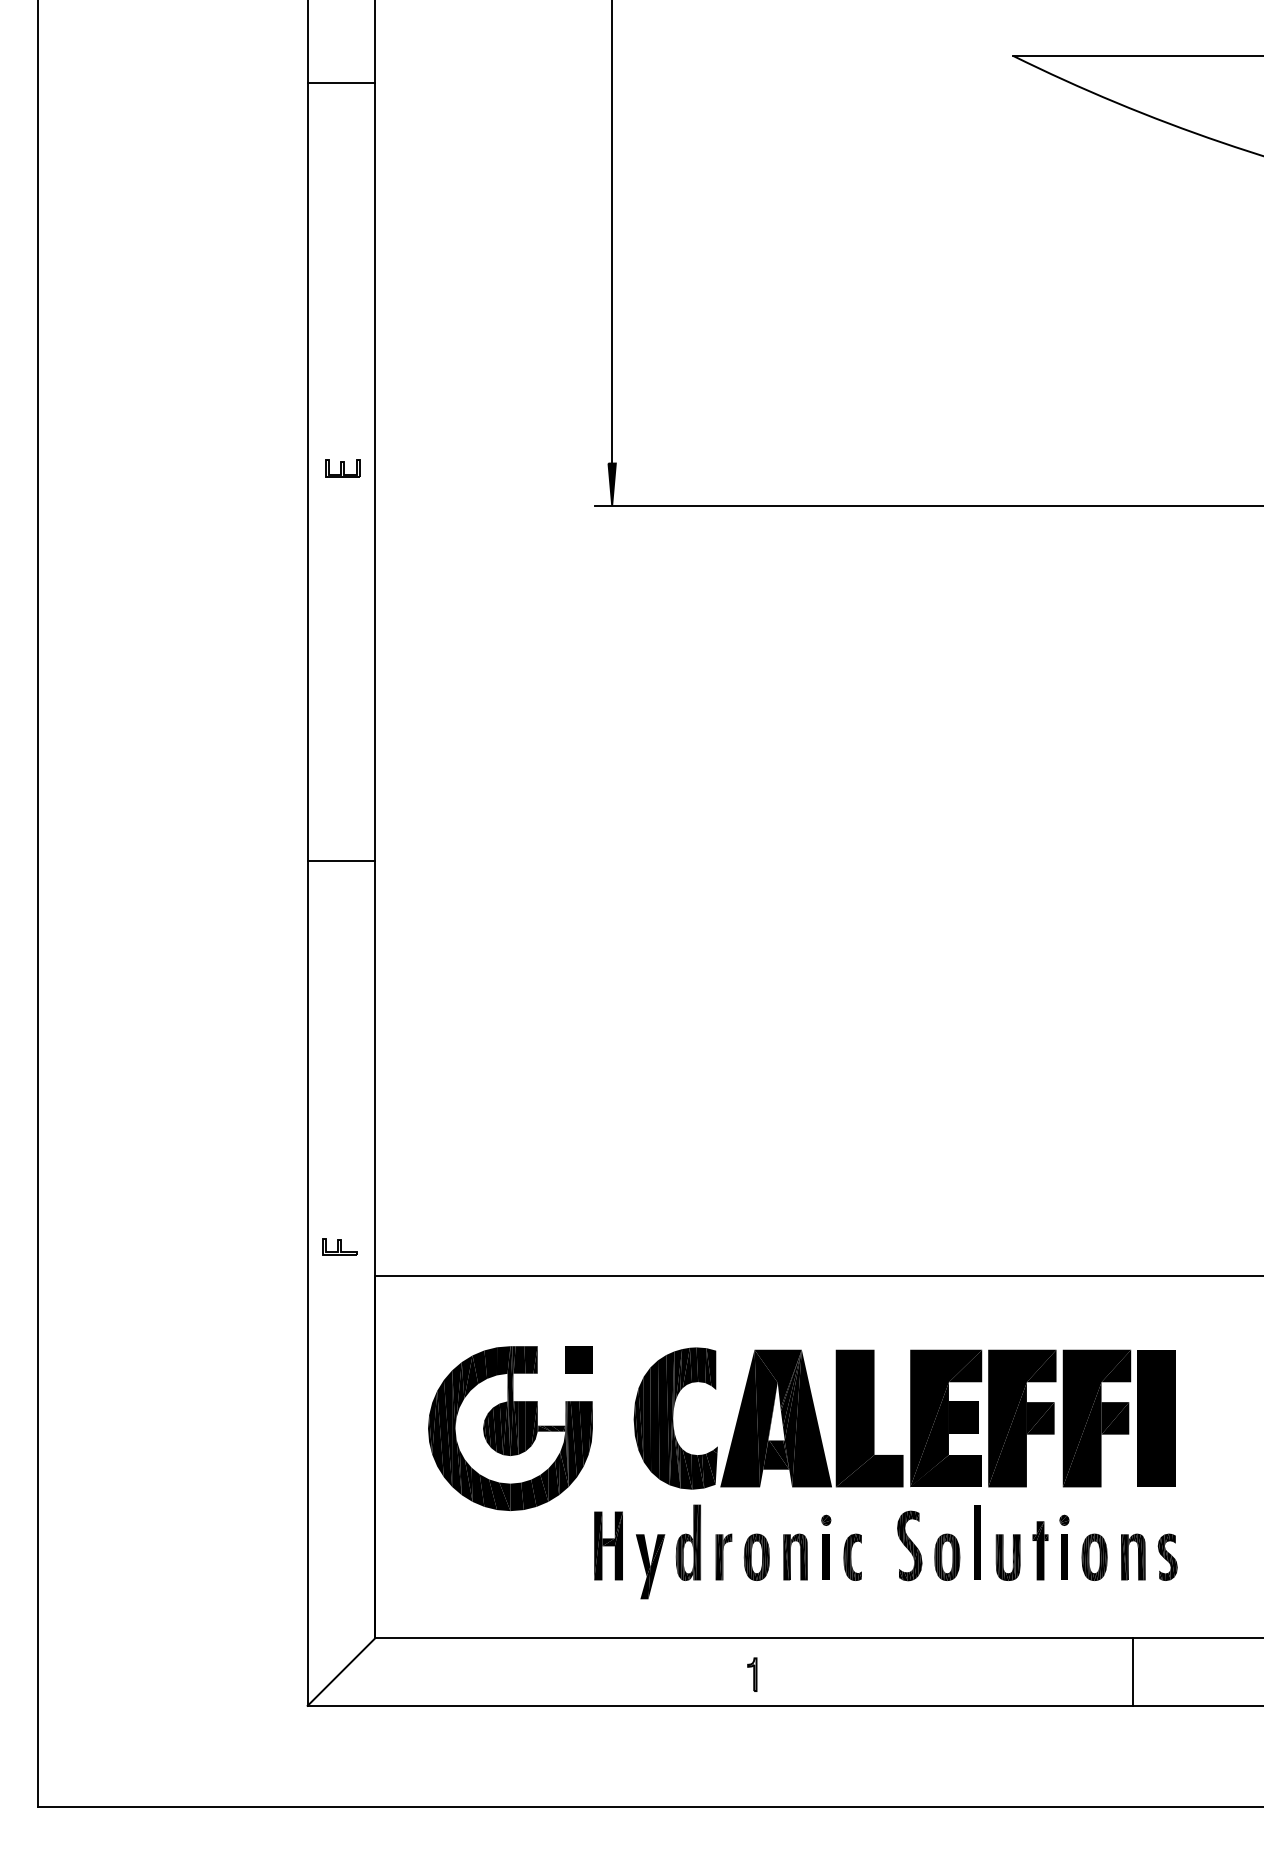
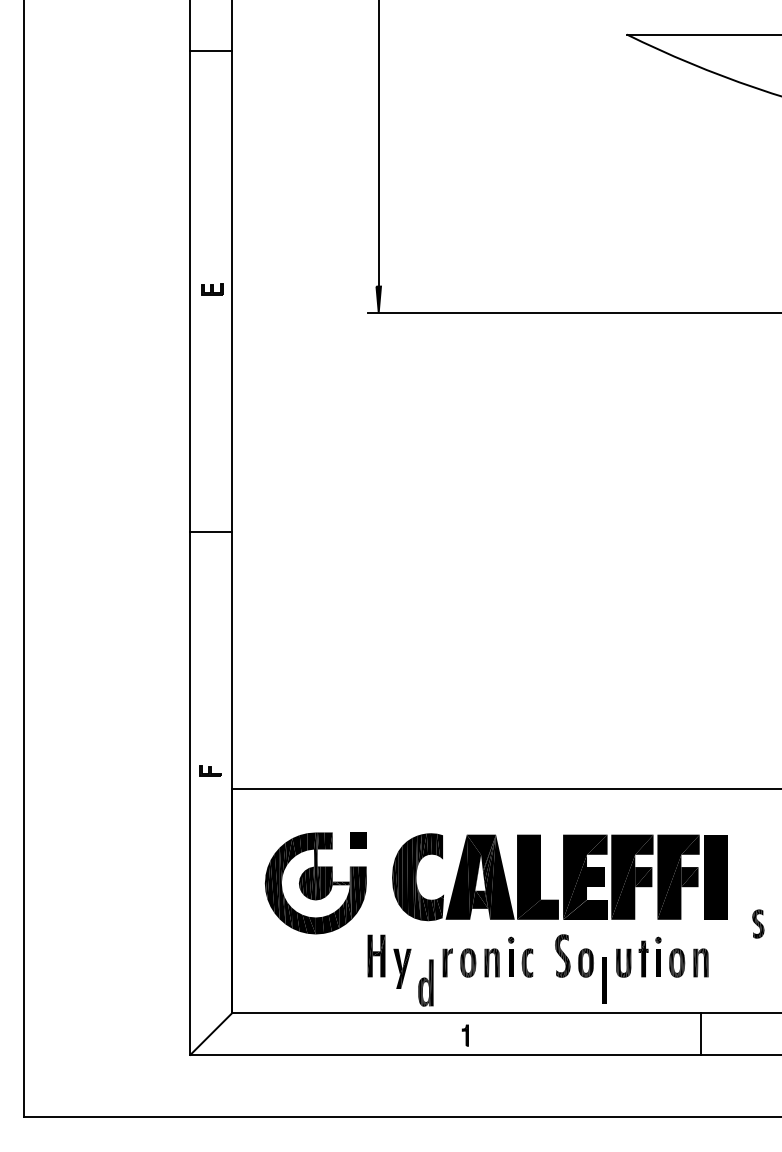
part: (687, 1541) -> (425, 982), moved
line: (977, 1541) -> (604, 980), moved
part: (1168, 1556) -> (758, 923), moved

